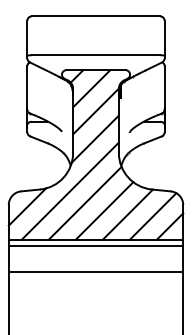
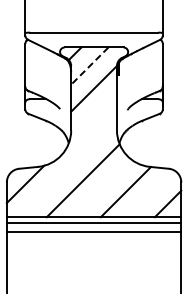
line: (91, 89) -> (89, 66), solid -> dashed
line: (94, 138) -> (92, 115), removed
line: (69, 190) -> (67, 167), removed
line: (104, 210) -> (102, 187), removed
line: (152, 216) -> (150, 193), removed
line: (95, 271) -> (93, 231), moved

